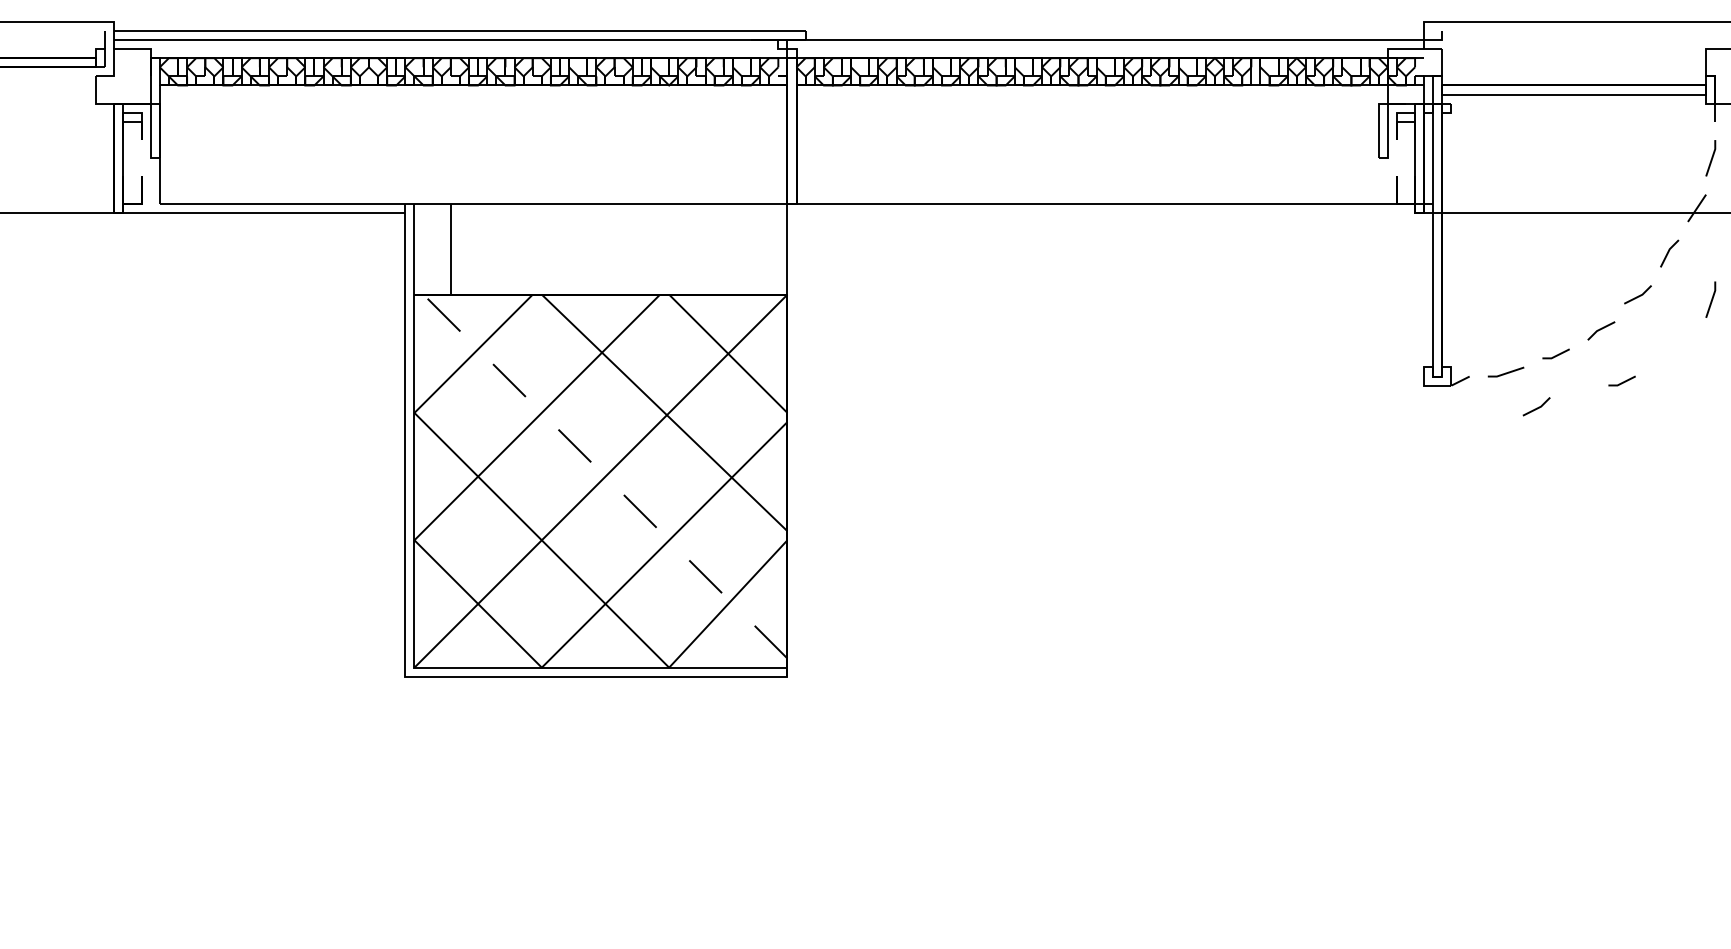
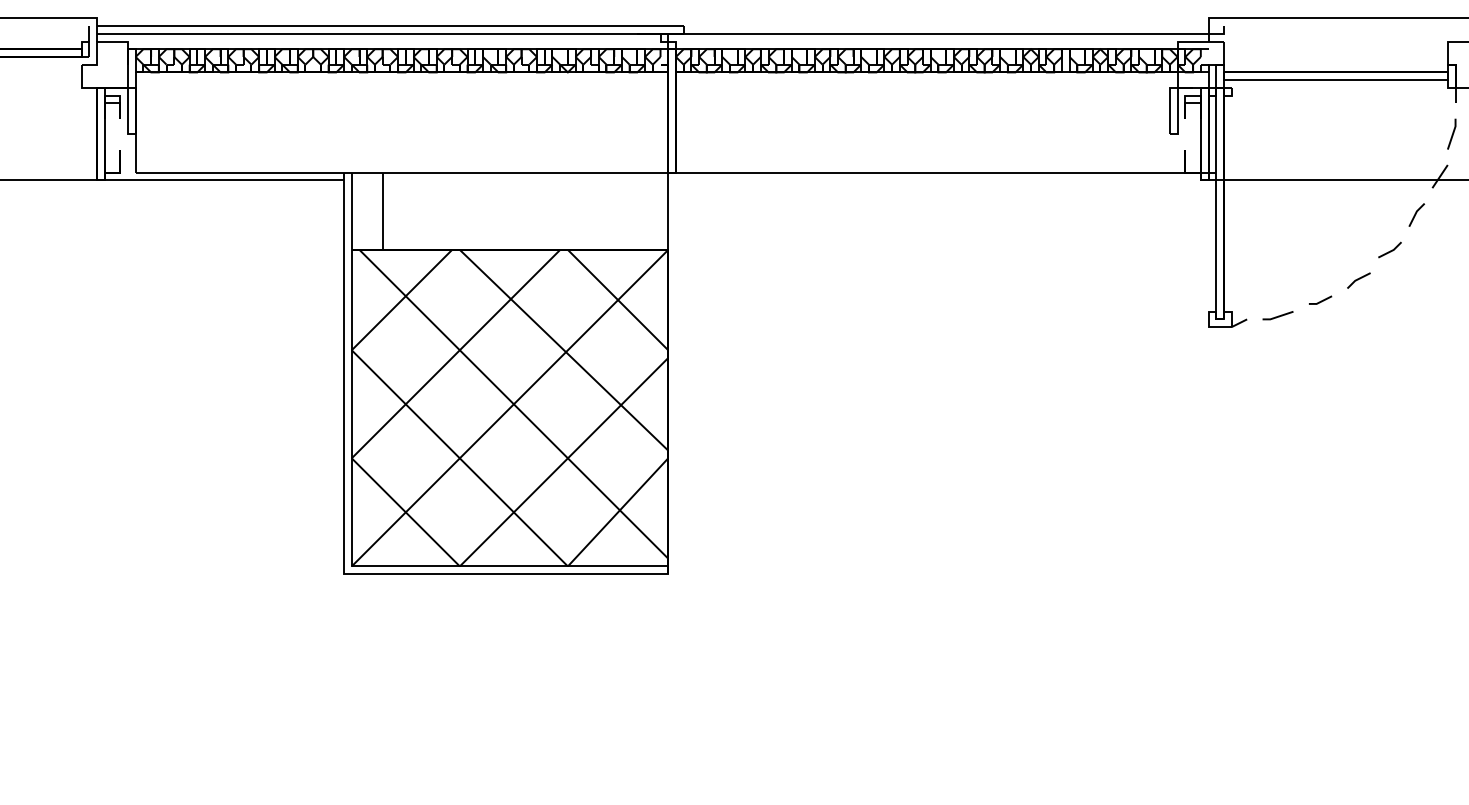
line: (1711, 298) -> (1452, 253), removed
line: (1623, 381) -> (1377, 323), removed
line: (1537, 407) -> (1304, 345), removed
line: (605, 475) -> (513, 403), dashed -> solid

